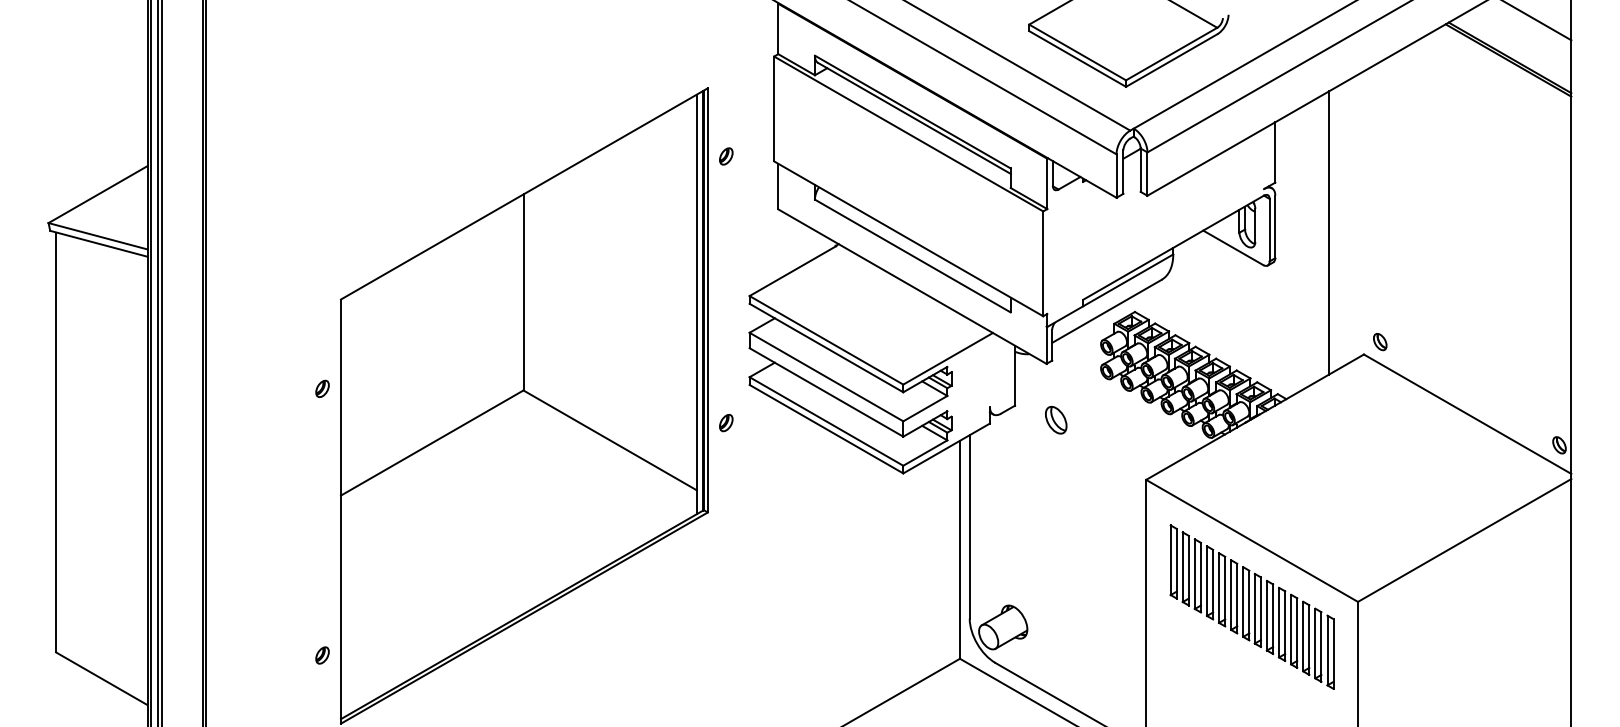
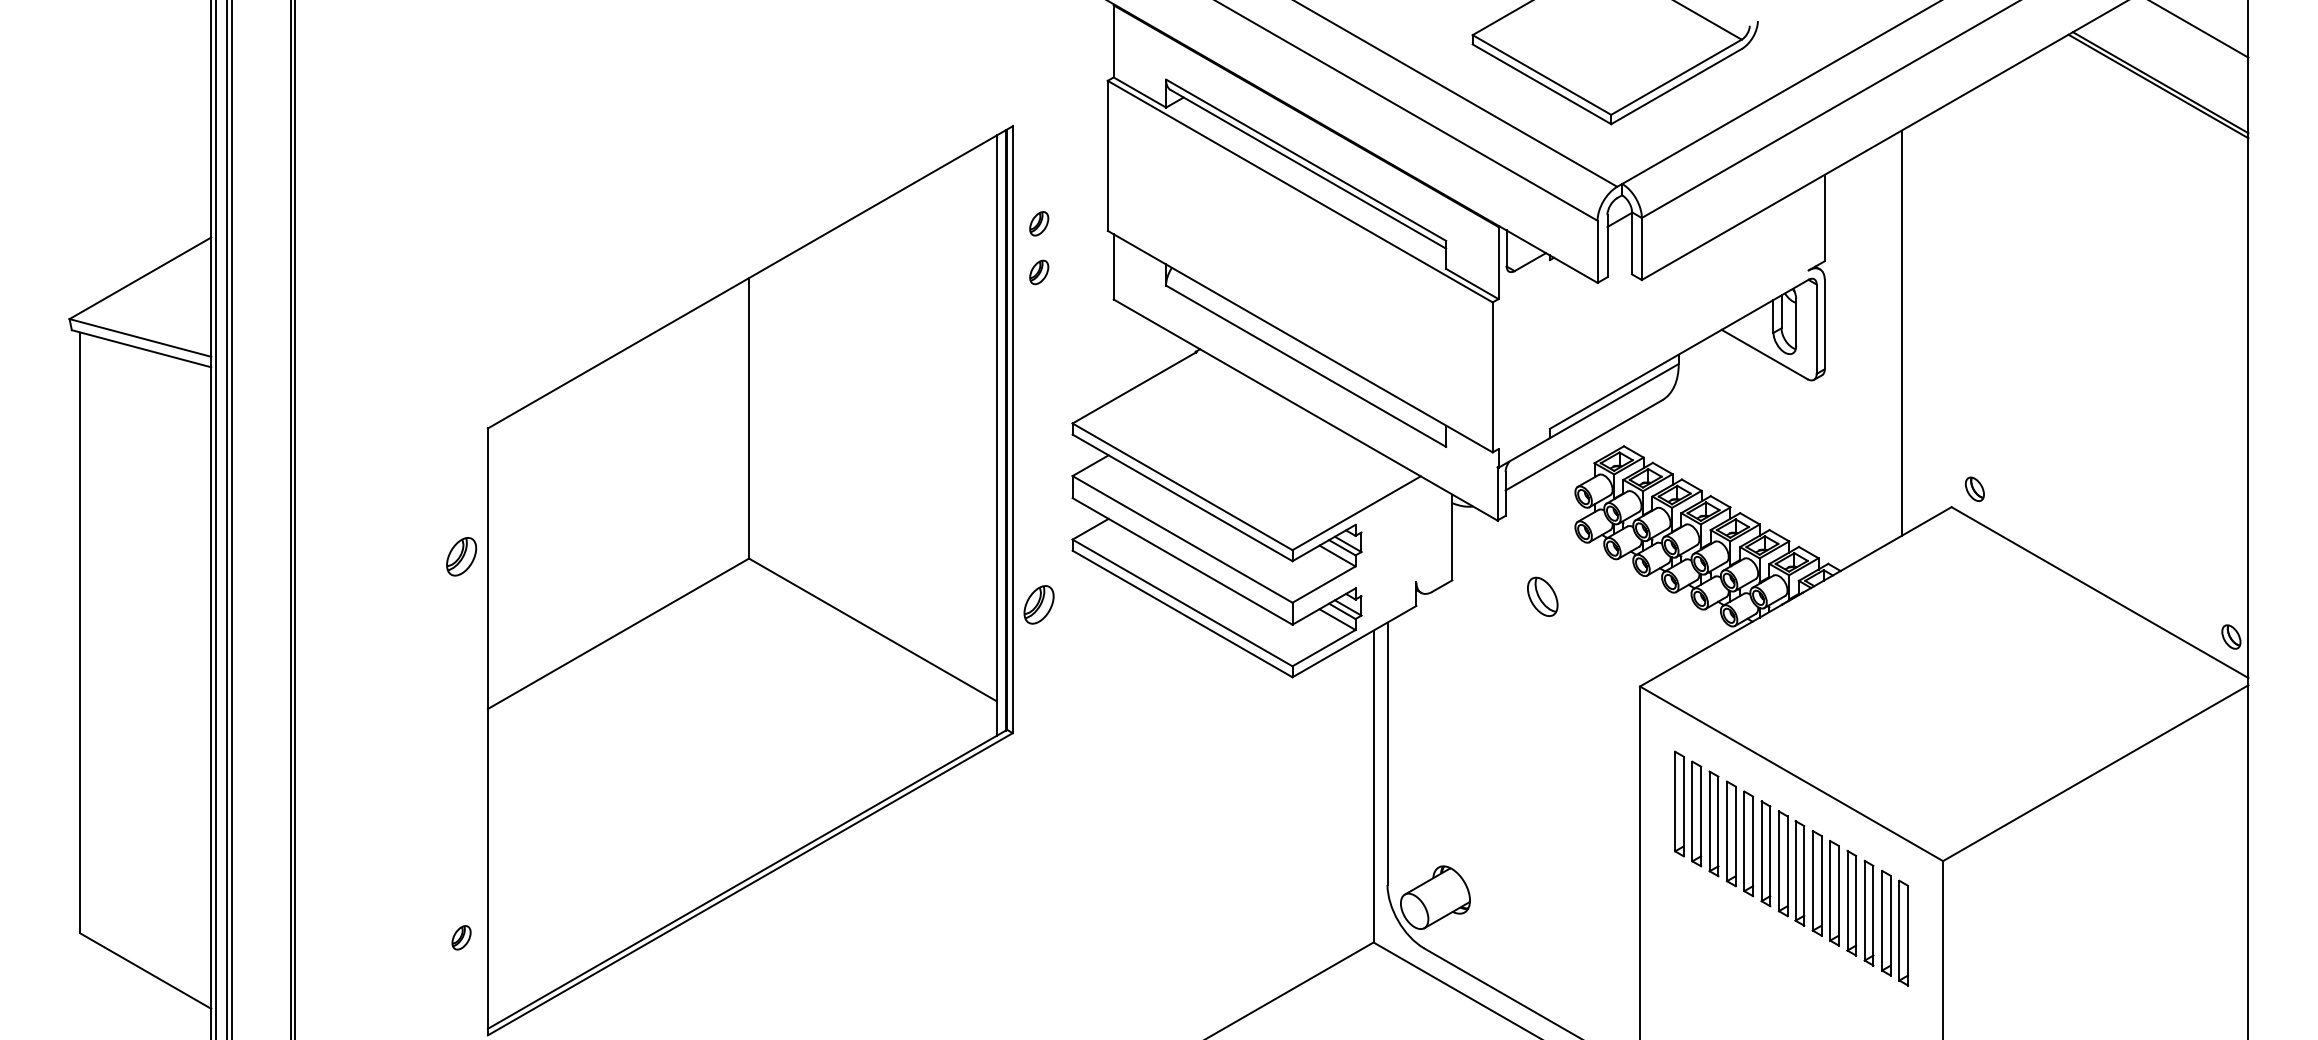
part: (726, 190) -> (1039, 272), added
part: (322, 388) -> (461, 555), size x1.6
part: (1056, 419) -> (1543, 595), moved
part: (726, 423) -> (1039, 605), size x1.6

